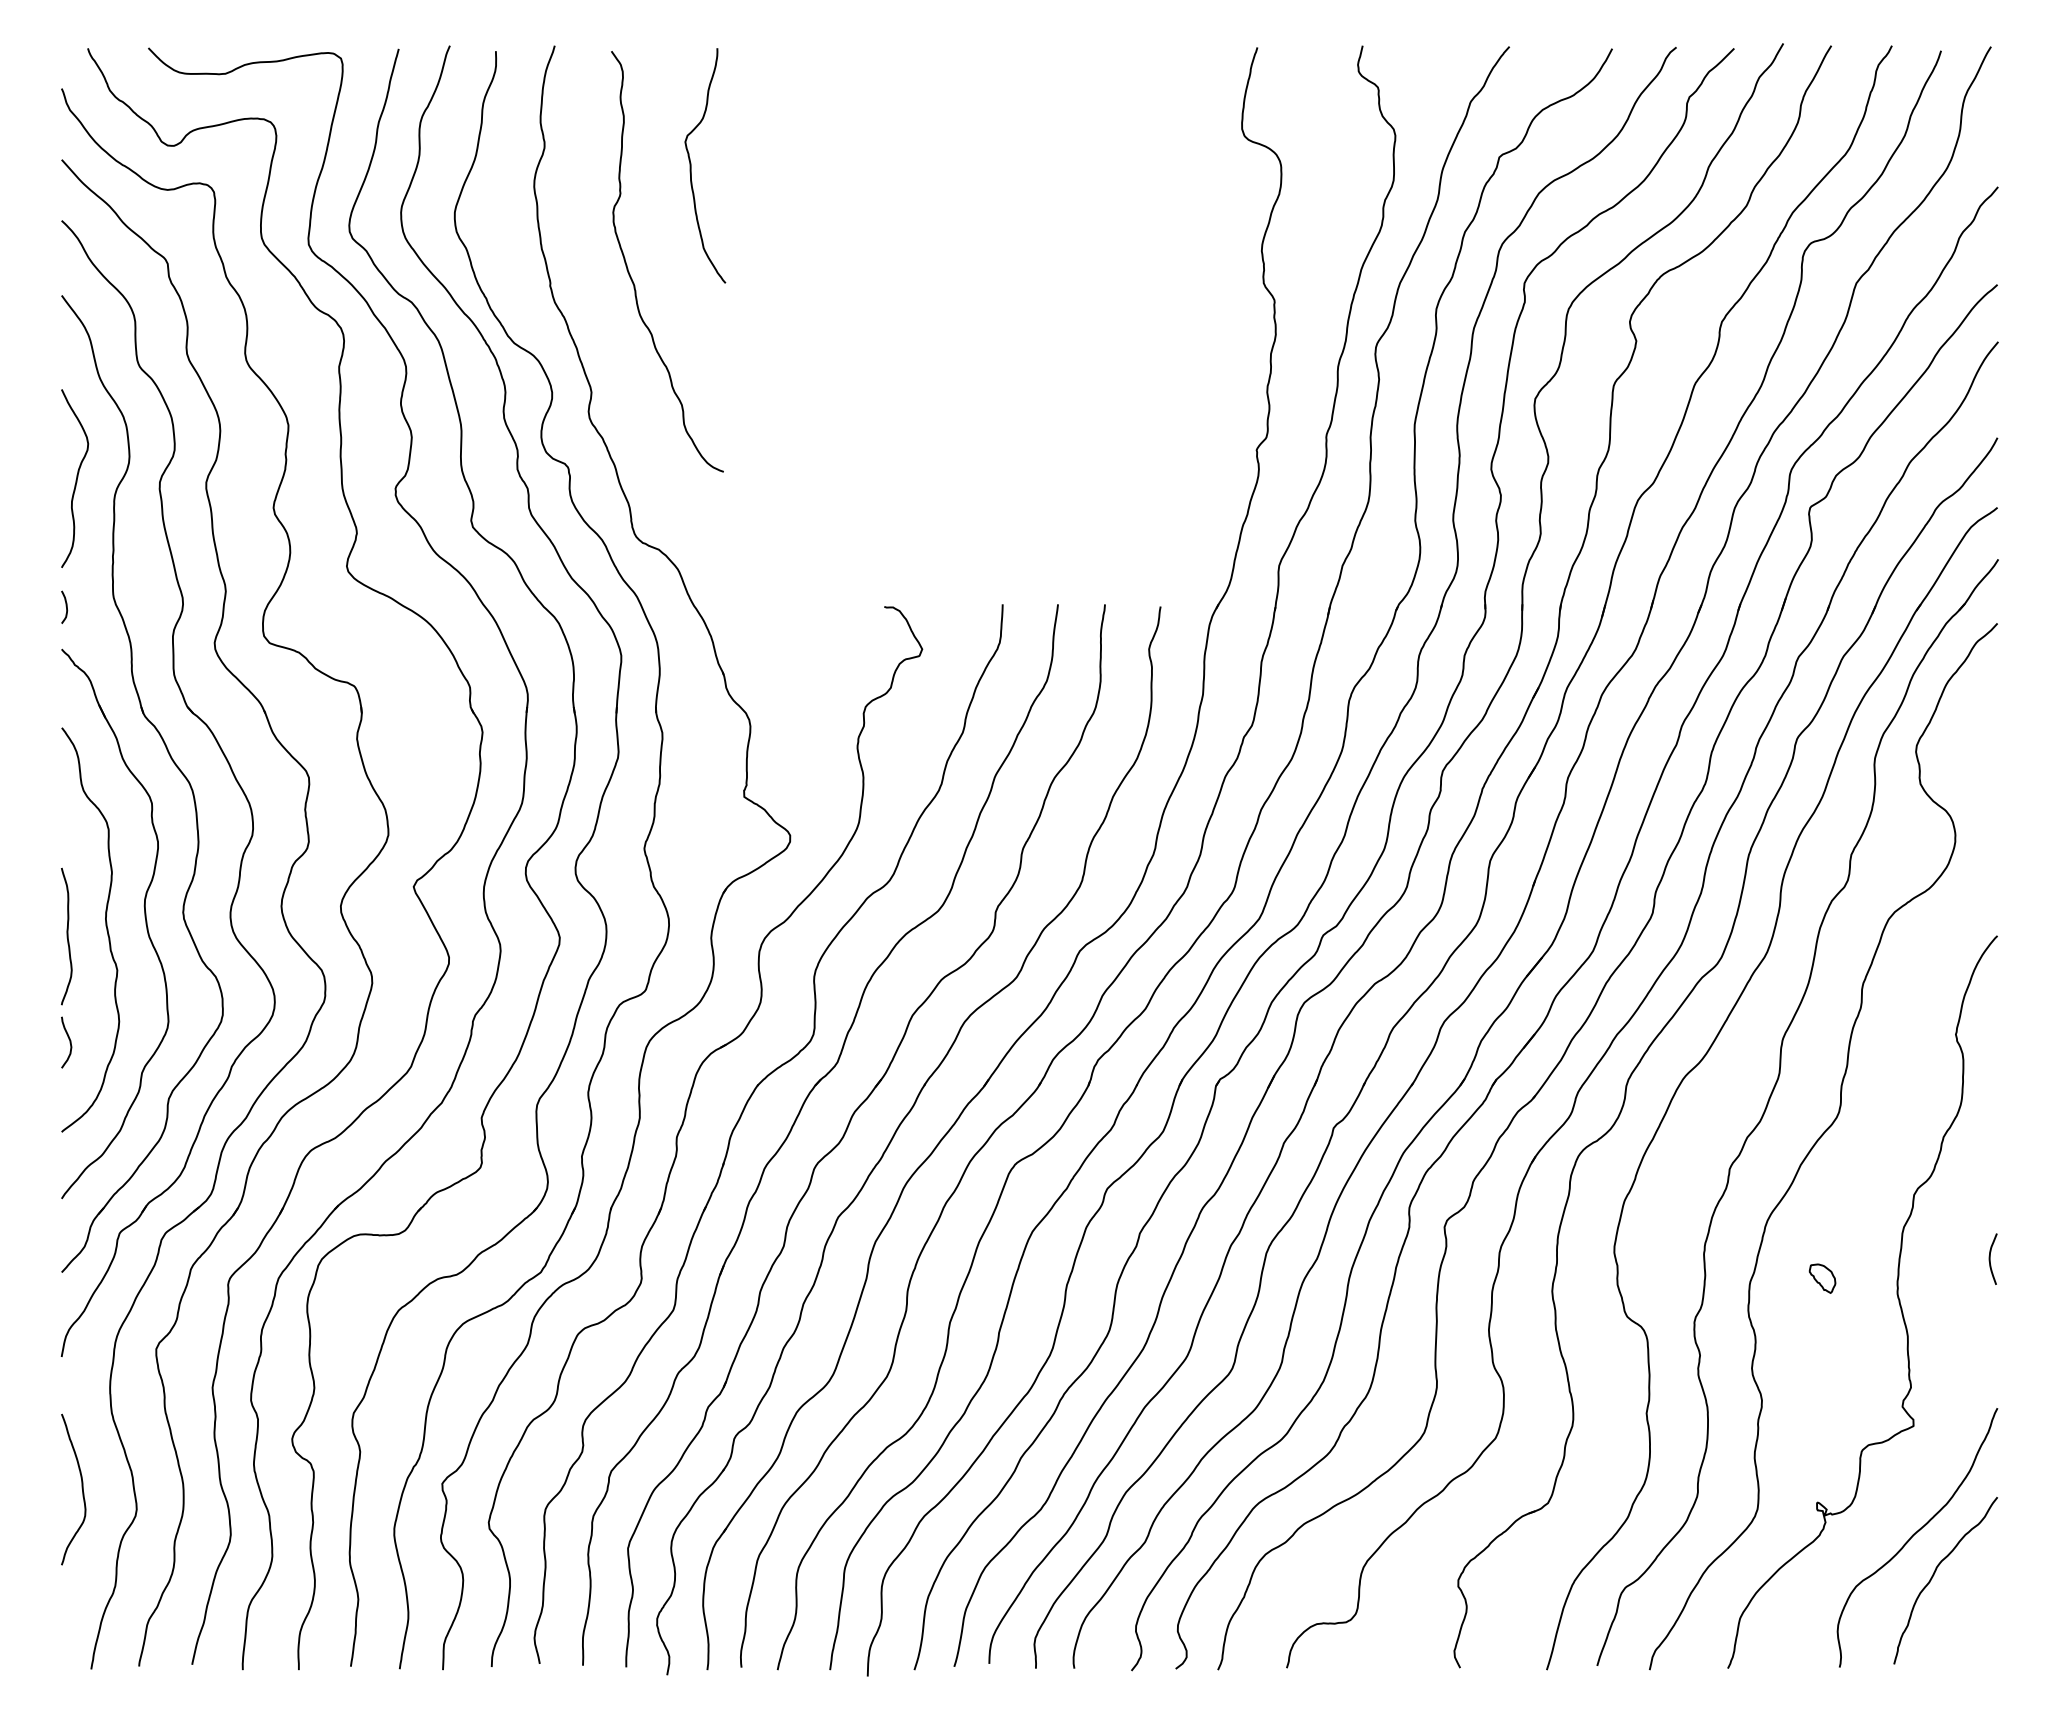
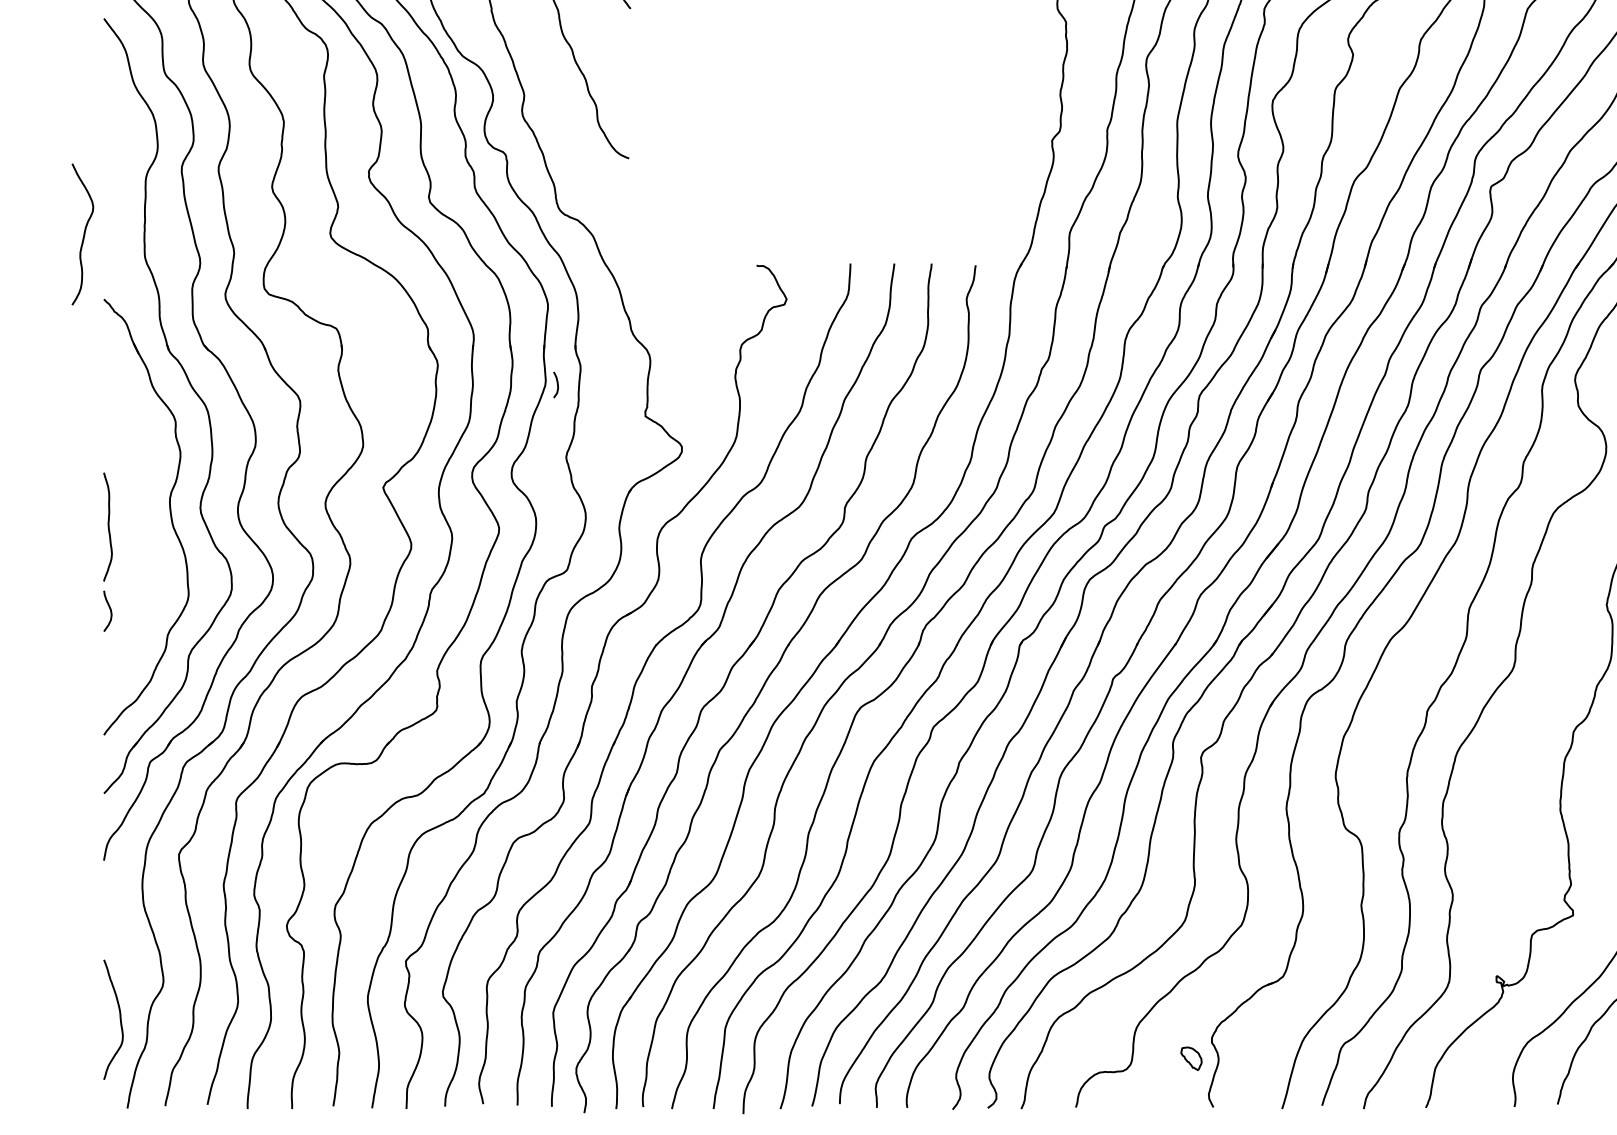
curve: (76, 478) -> (84, 234), moved
curve: (65, 606) -> (556, 384), moved
curve: (105, 926) -> (138, 519), removed
part: (1822, 1278) -> (1191, 1058), moved
curve: (81, 1488) -> (119, 1018), moved

